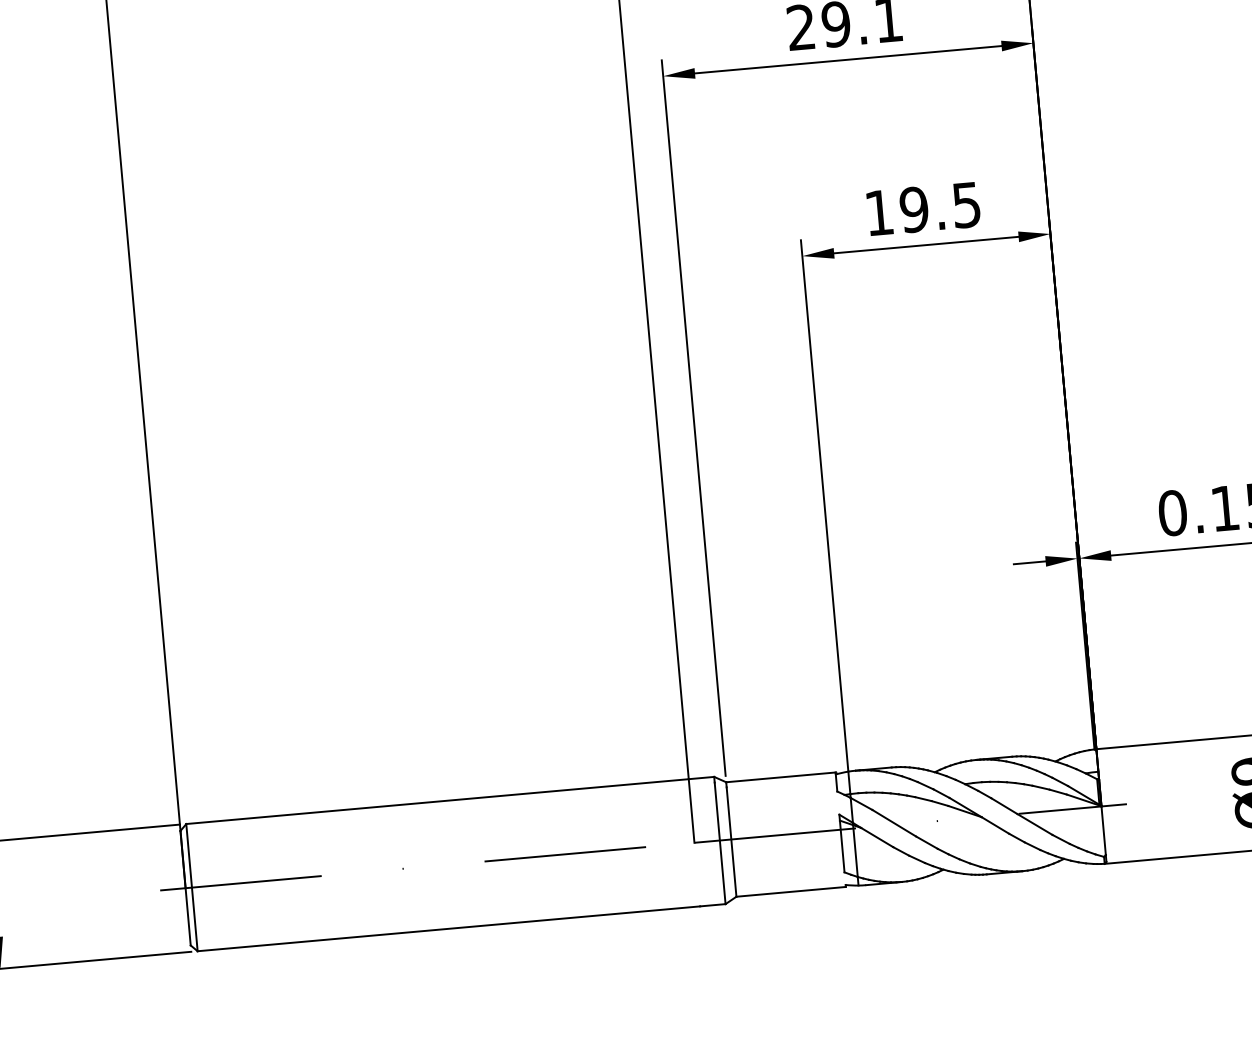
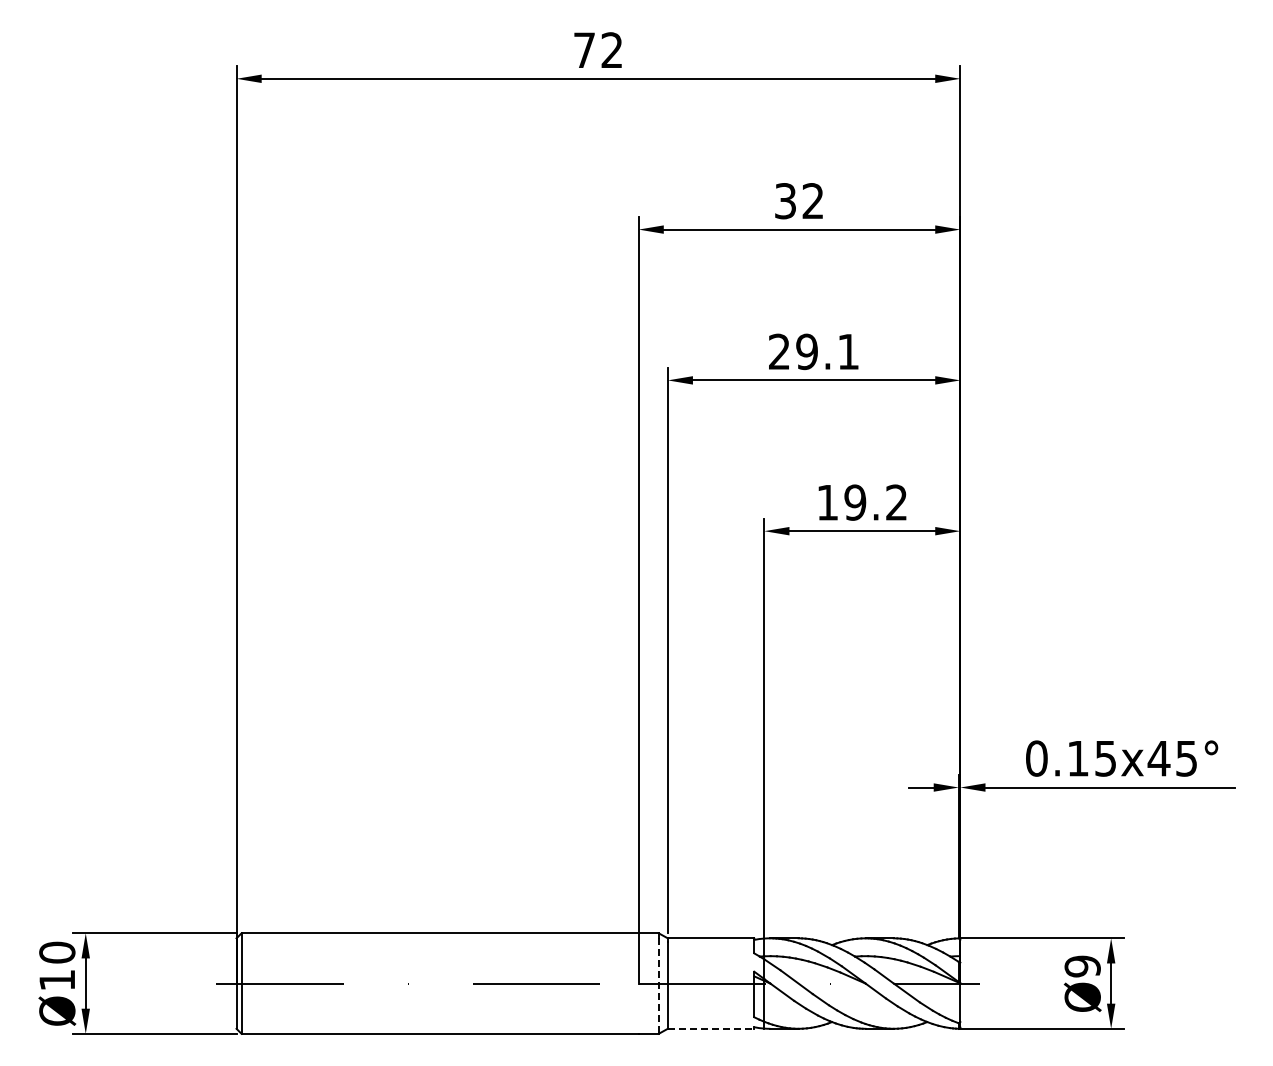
text: (966, 204) -> (896, 502), 19.5 -> 19.2
line: (719, 844) -> (658, 986), solid -> dashed
line: (791, 891) -> (711, 1028), solid -> dashed

